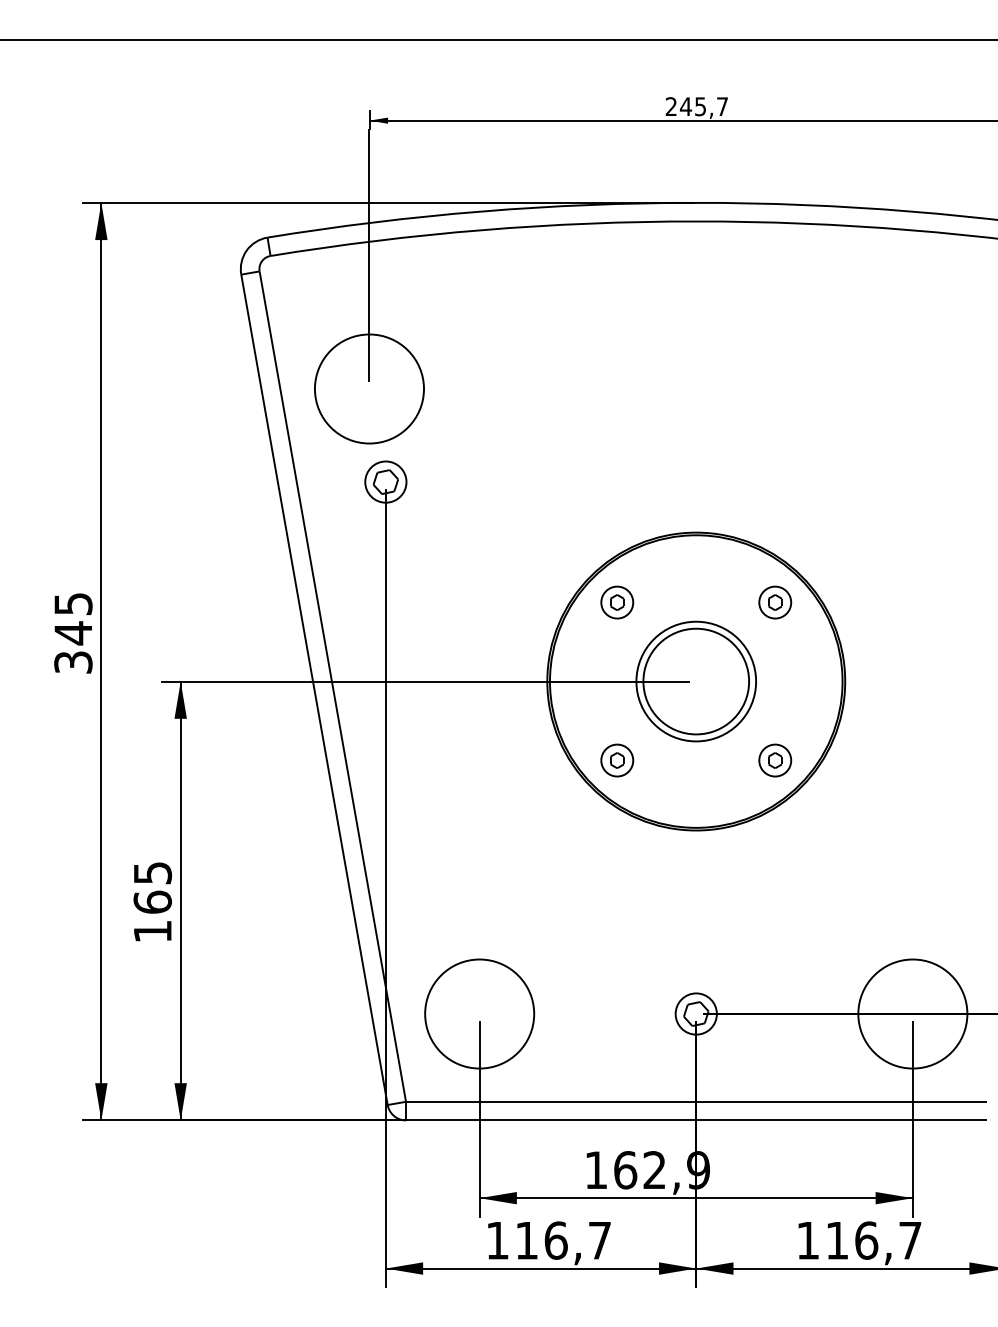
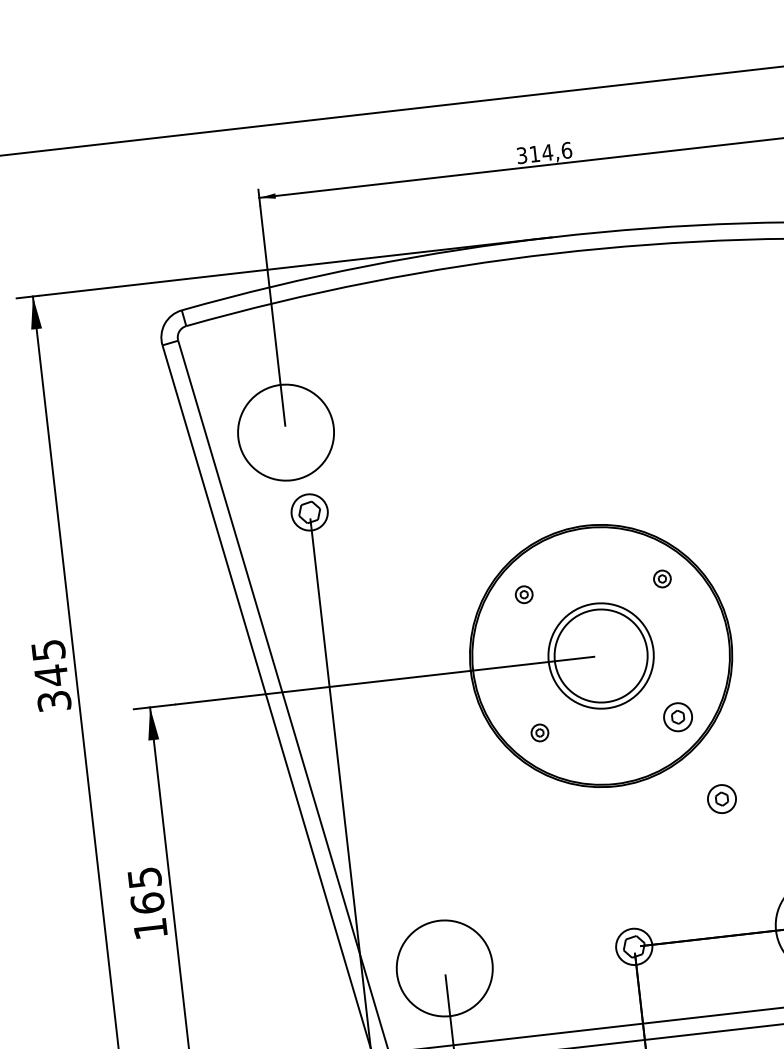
text: (696, 106) -> (544, 152), 245,7 -> 314,6
part: (617, 602) -> (524, 594), size x0.6
part: (775, 602) -> (662, 578), size x0.6
part: (617, 760) -> (540, 732), size x0.6
part: (814, 858) -> (722, 799), added

